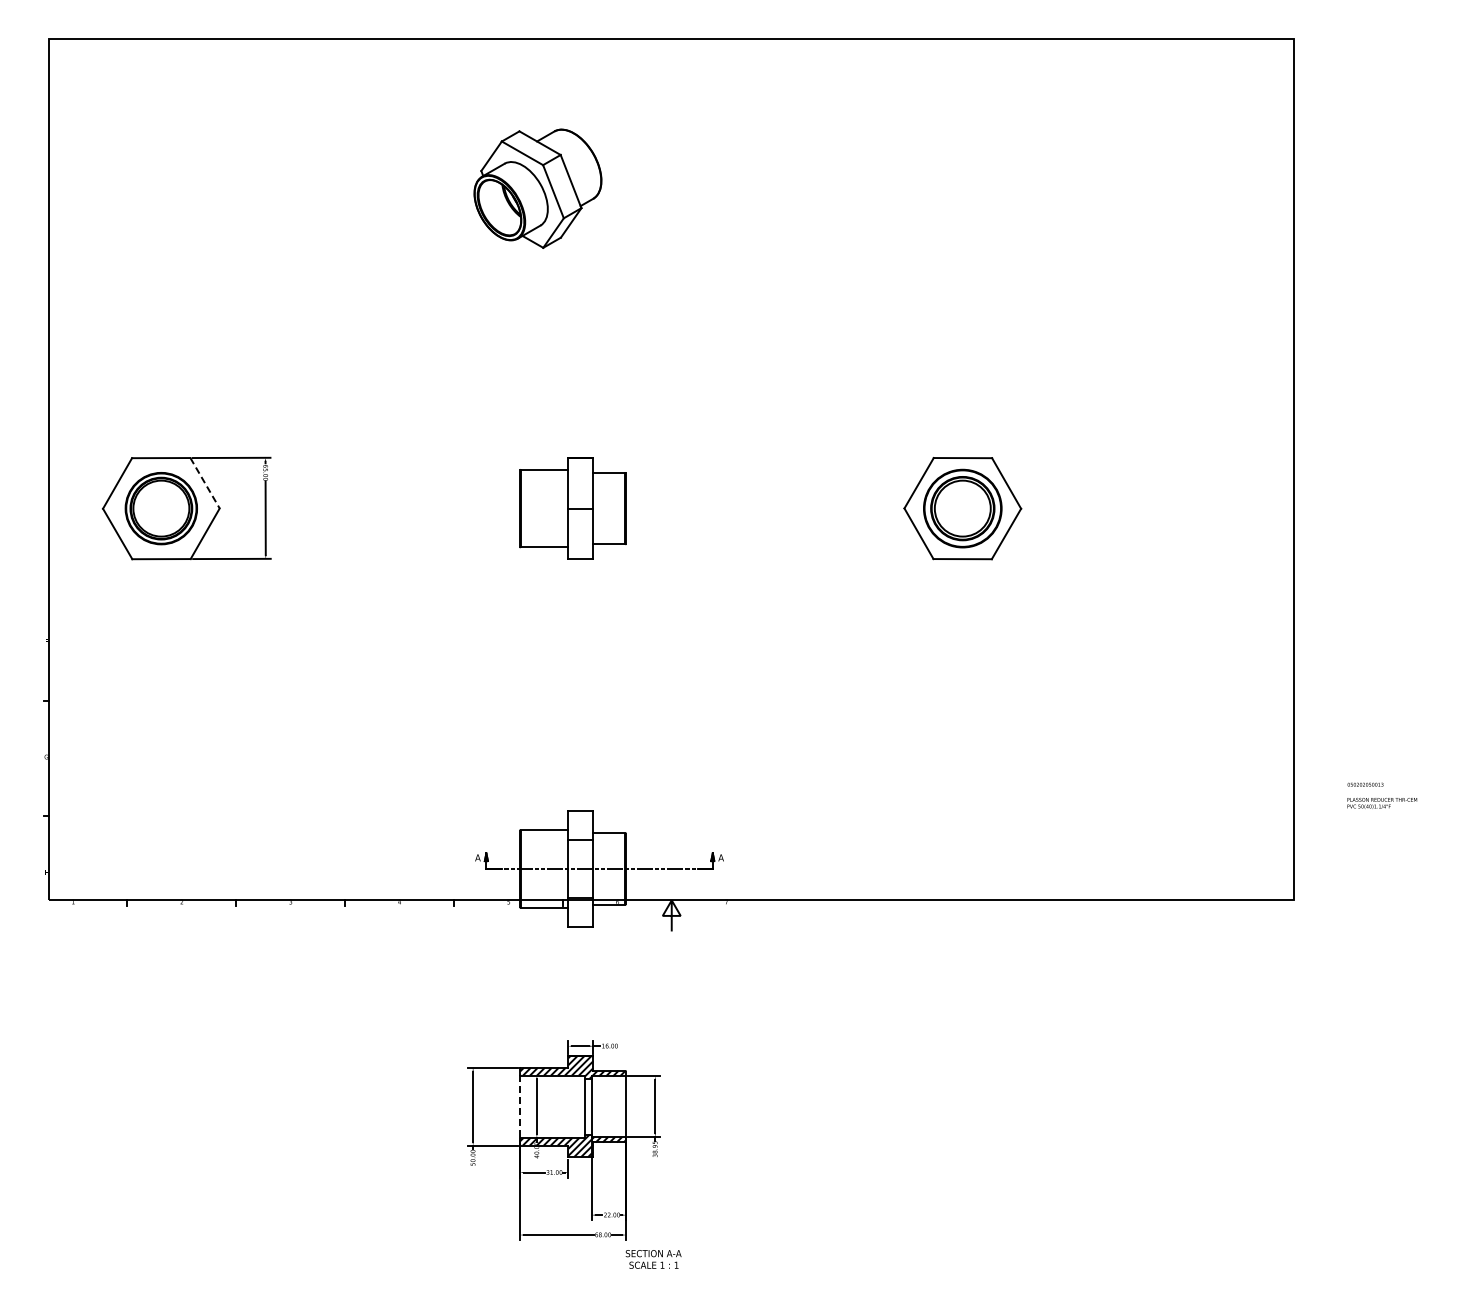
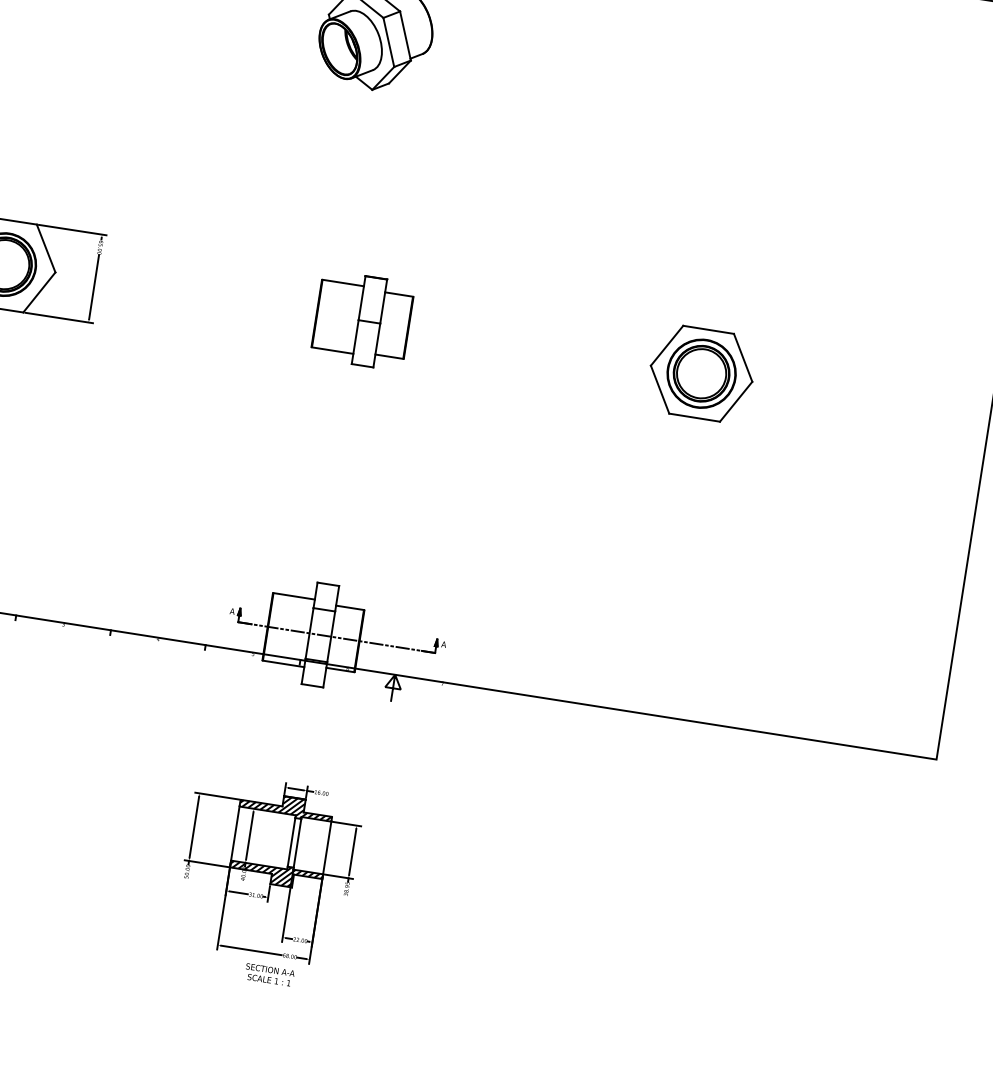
line: (205, 483) -> (46, 248), dashed -> solid
line: (520, 1106) -> (235, 833), dashed -> solid
text: (653, 1259) -> (269, 975), moved

